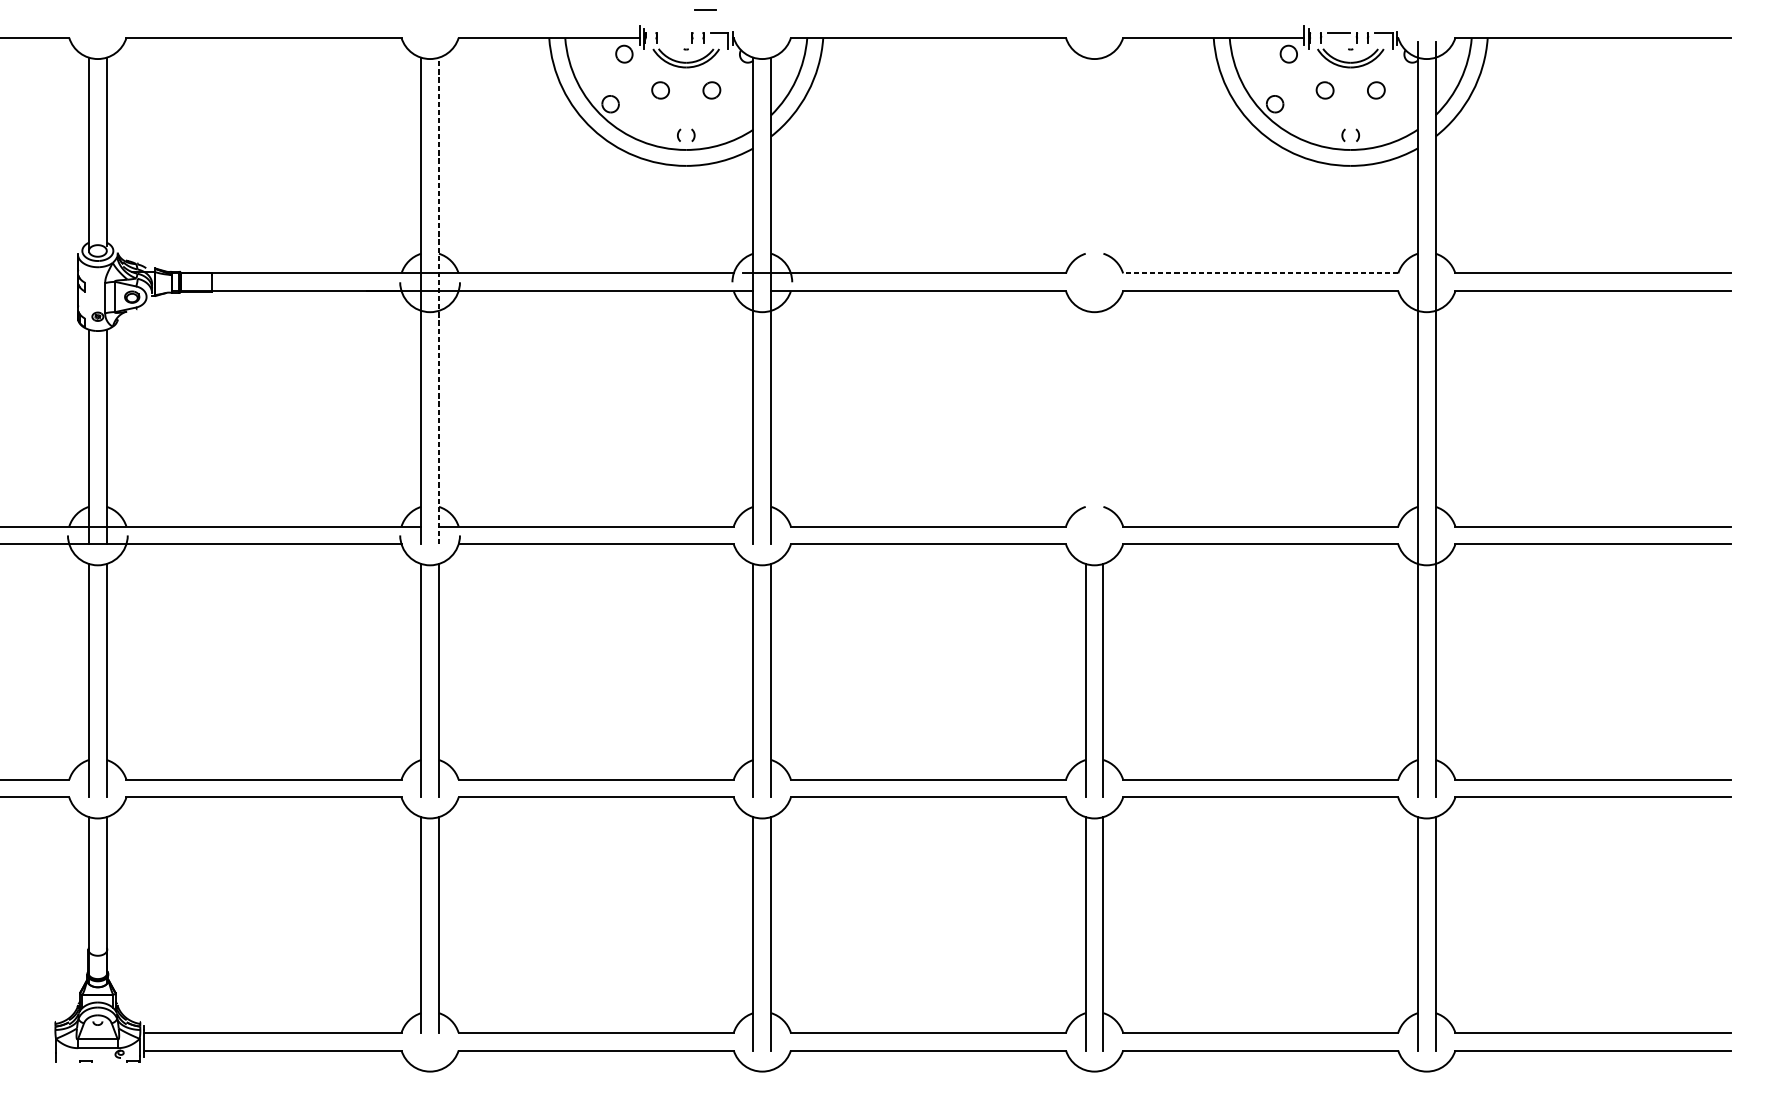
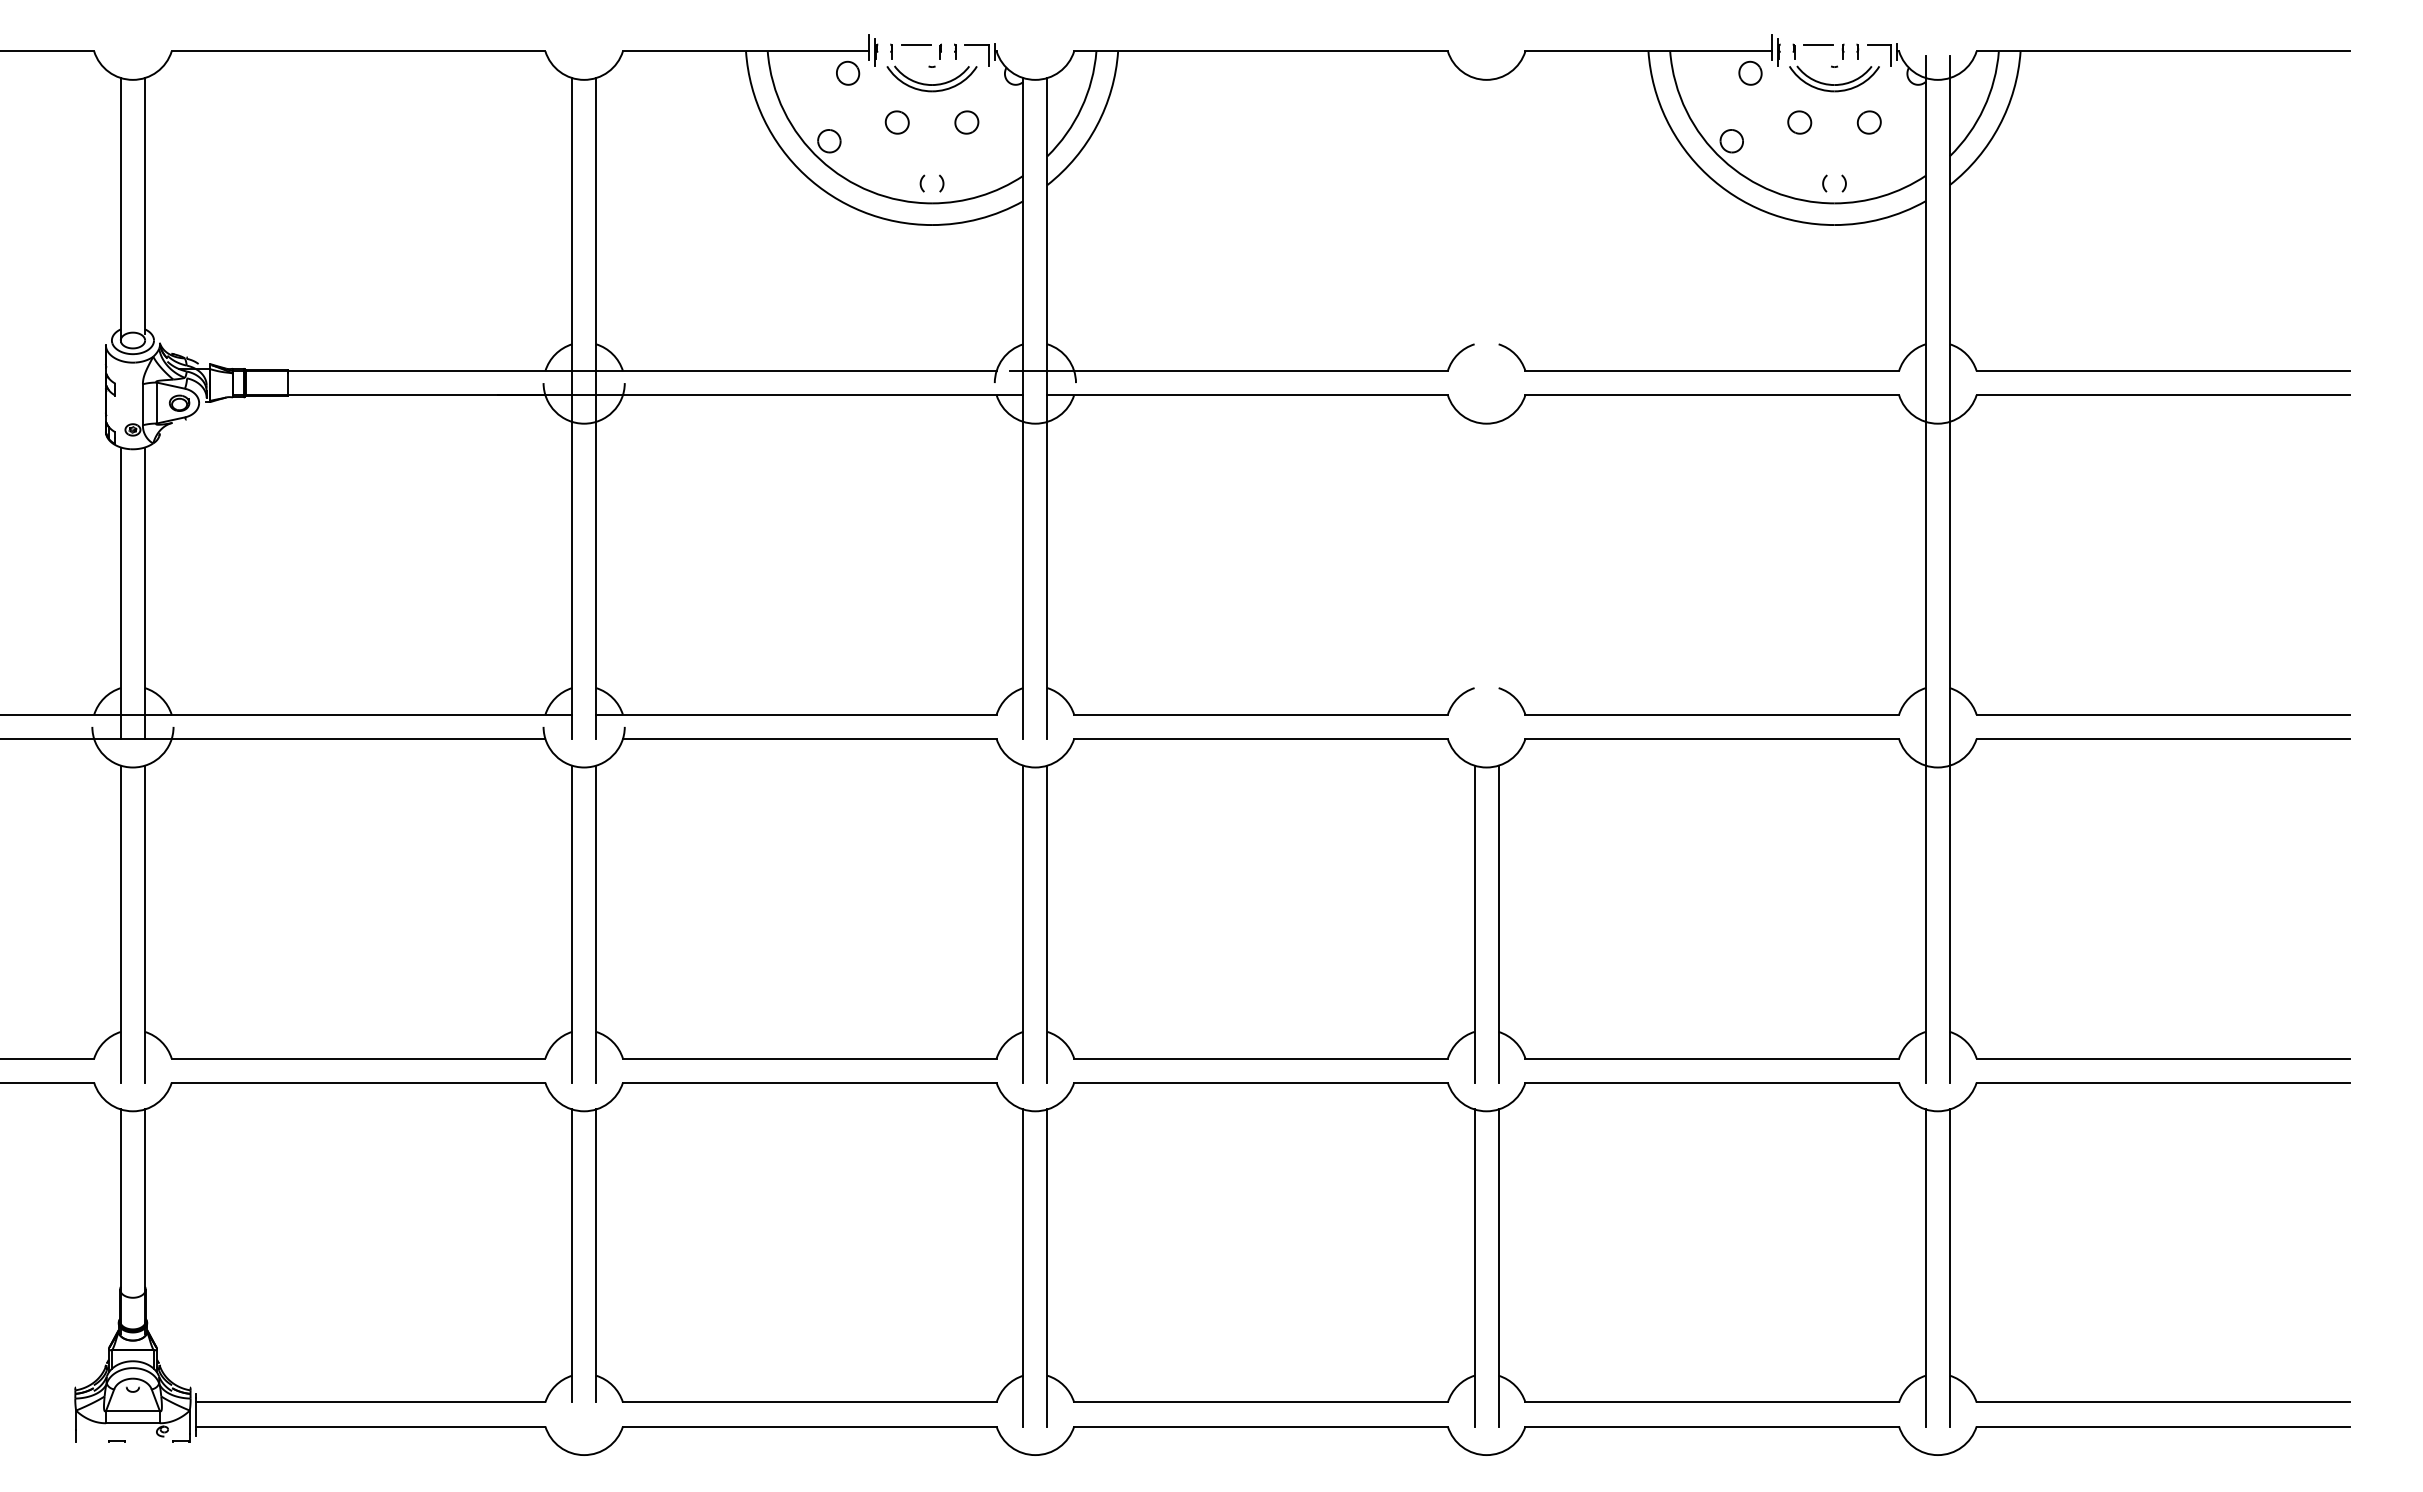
line: (705, 10) -> (916, 44), moved
line: (1260, 273) -> (1712, 371), dashed -> solid
line: (439, 300) -> (596, 408), dashed -> solid

